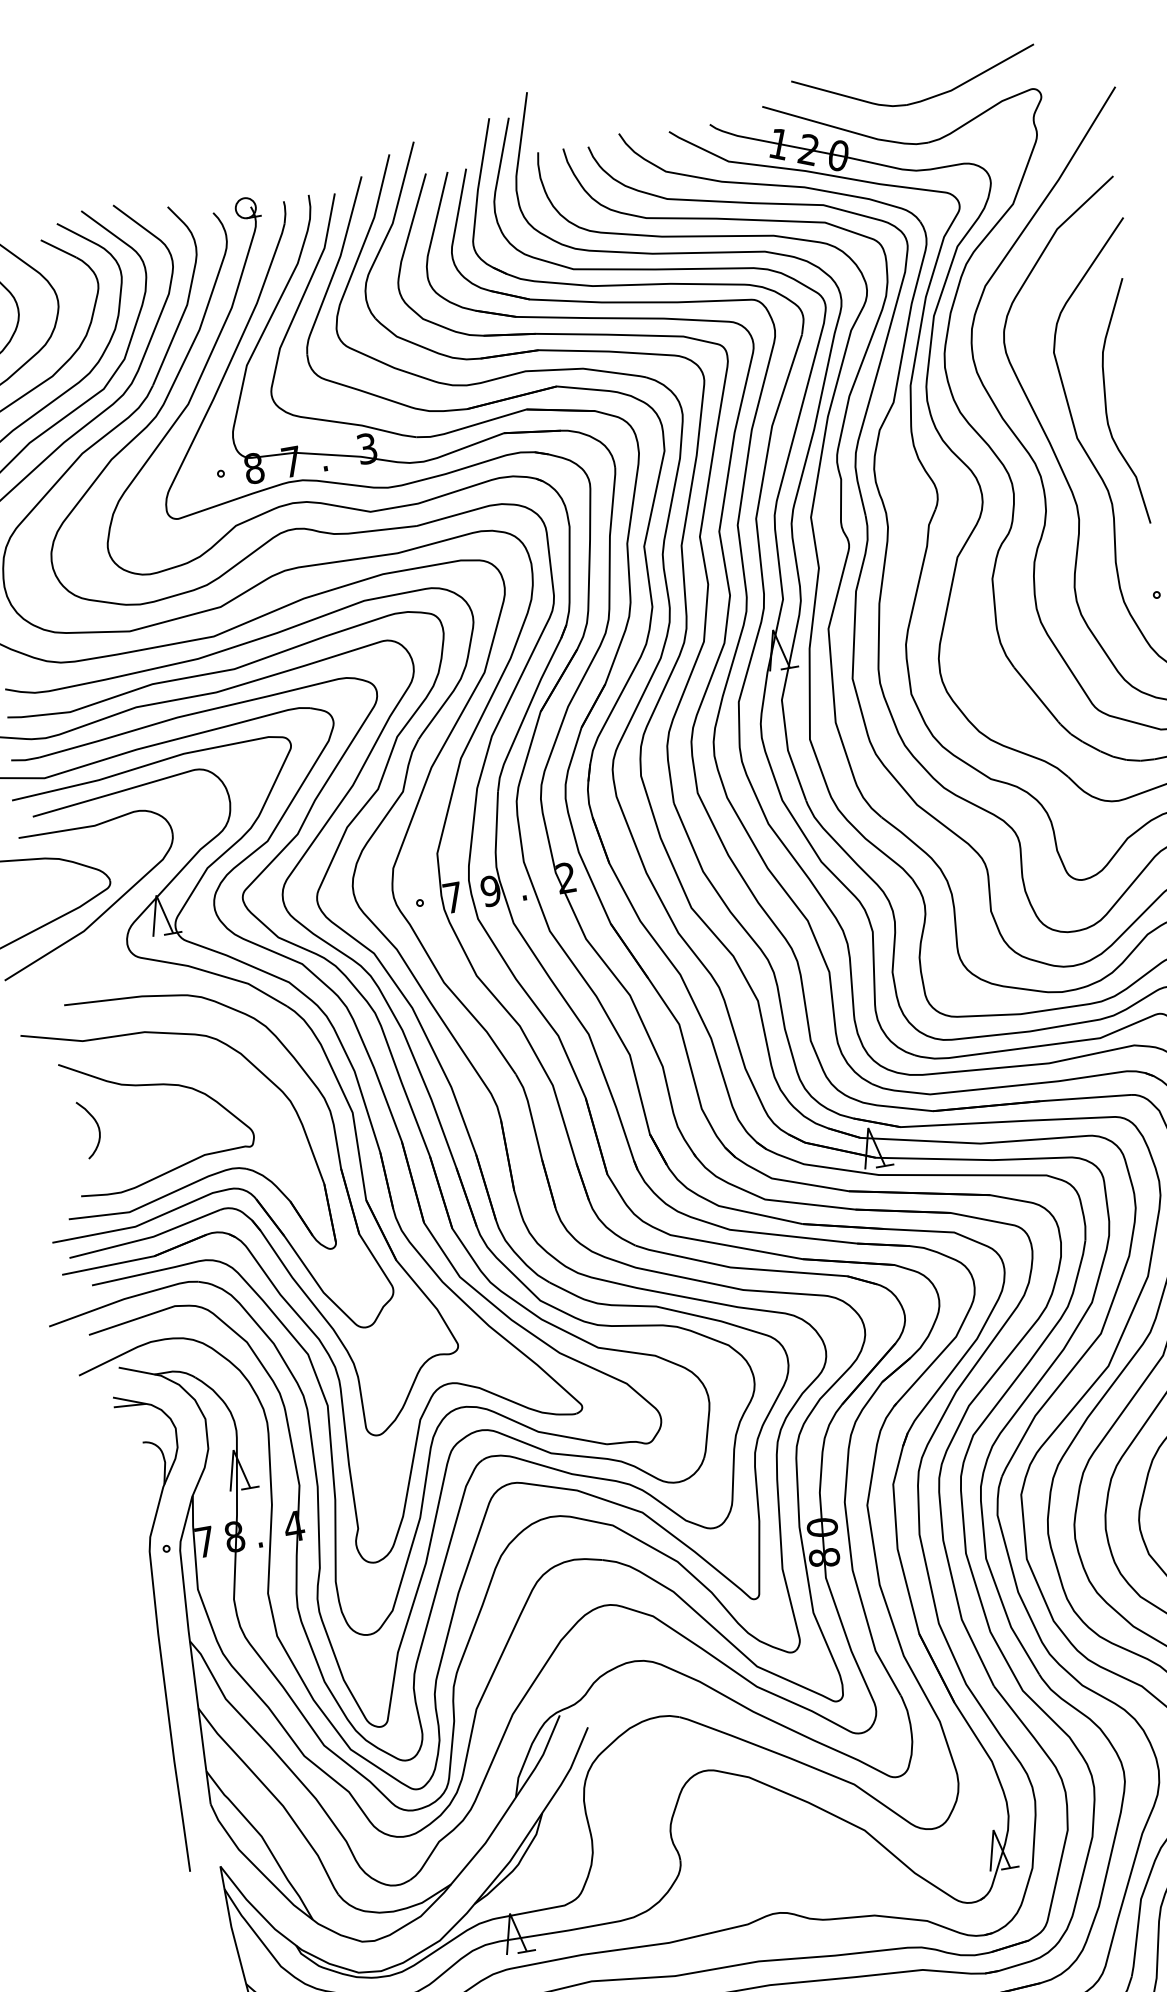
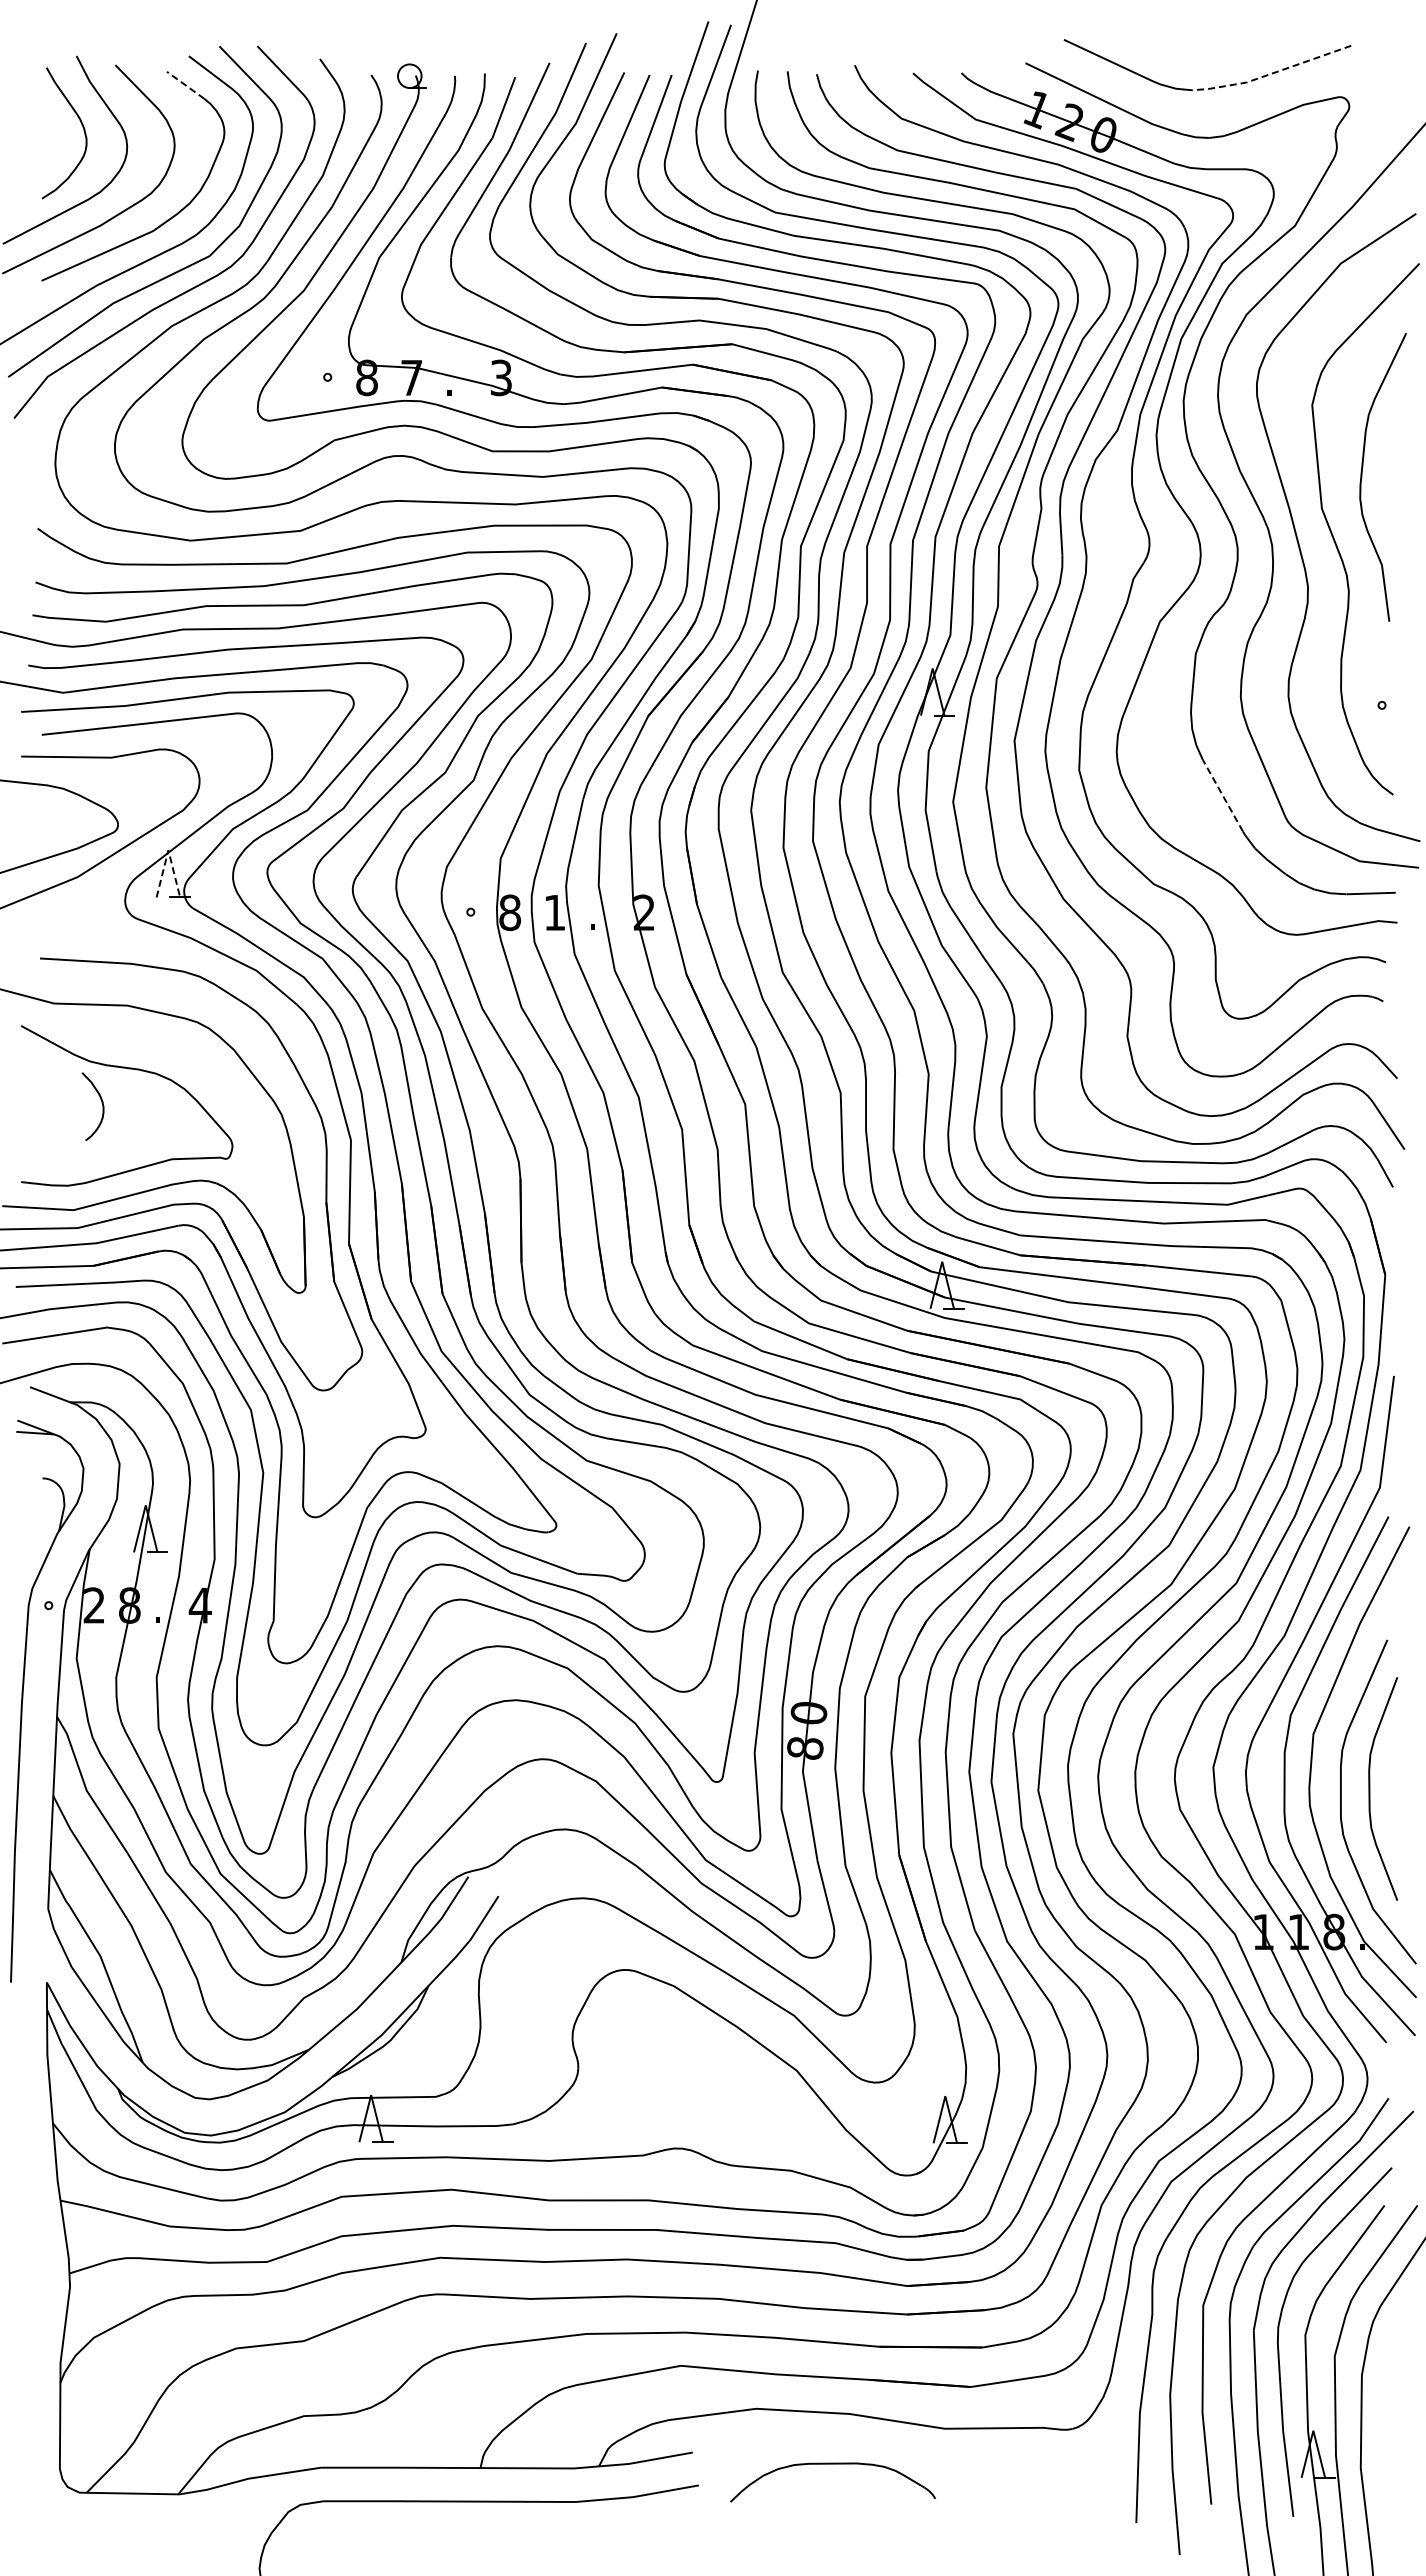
line: (970, 79) -> (1271, 73), solid -> dashed
line: (58, 248) -> (185, 85), solid -> dashed
line: (1035, 694) -> (1222, 795), solid -> dashed
text: (490, 890) -> (554, 912), 9 -> 1
line: (156, 895) -> (168, 850), solid -> dashed
text: (453, 897) -> (510, 912), 7 -> 8
curve: (96, 1125) -> (101, 1103), moved
text: (204, 1542) -> (93, 1605), 7 -> 2

